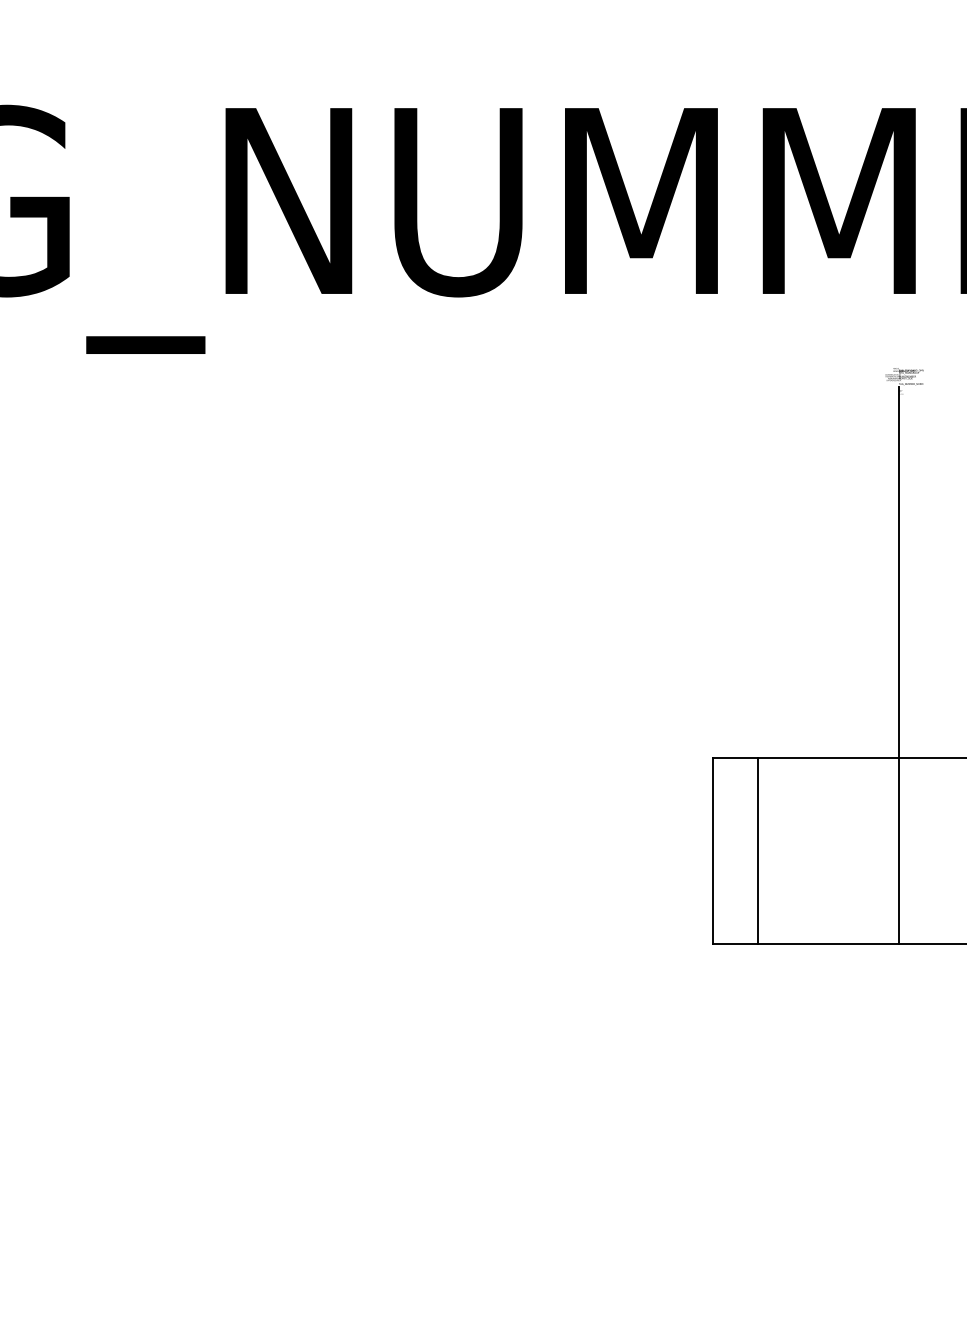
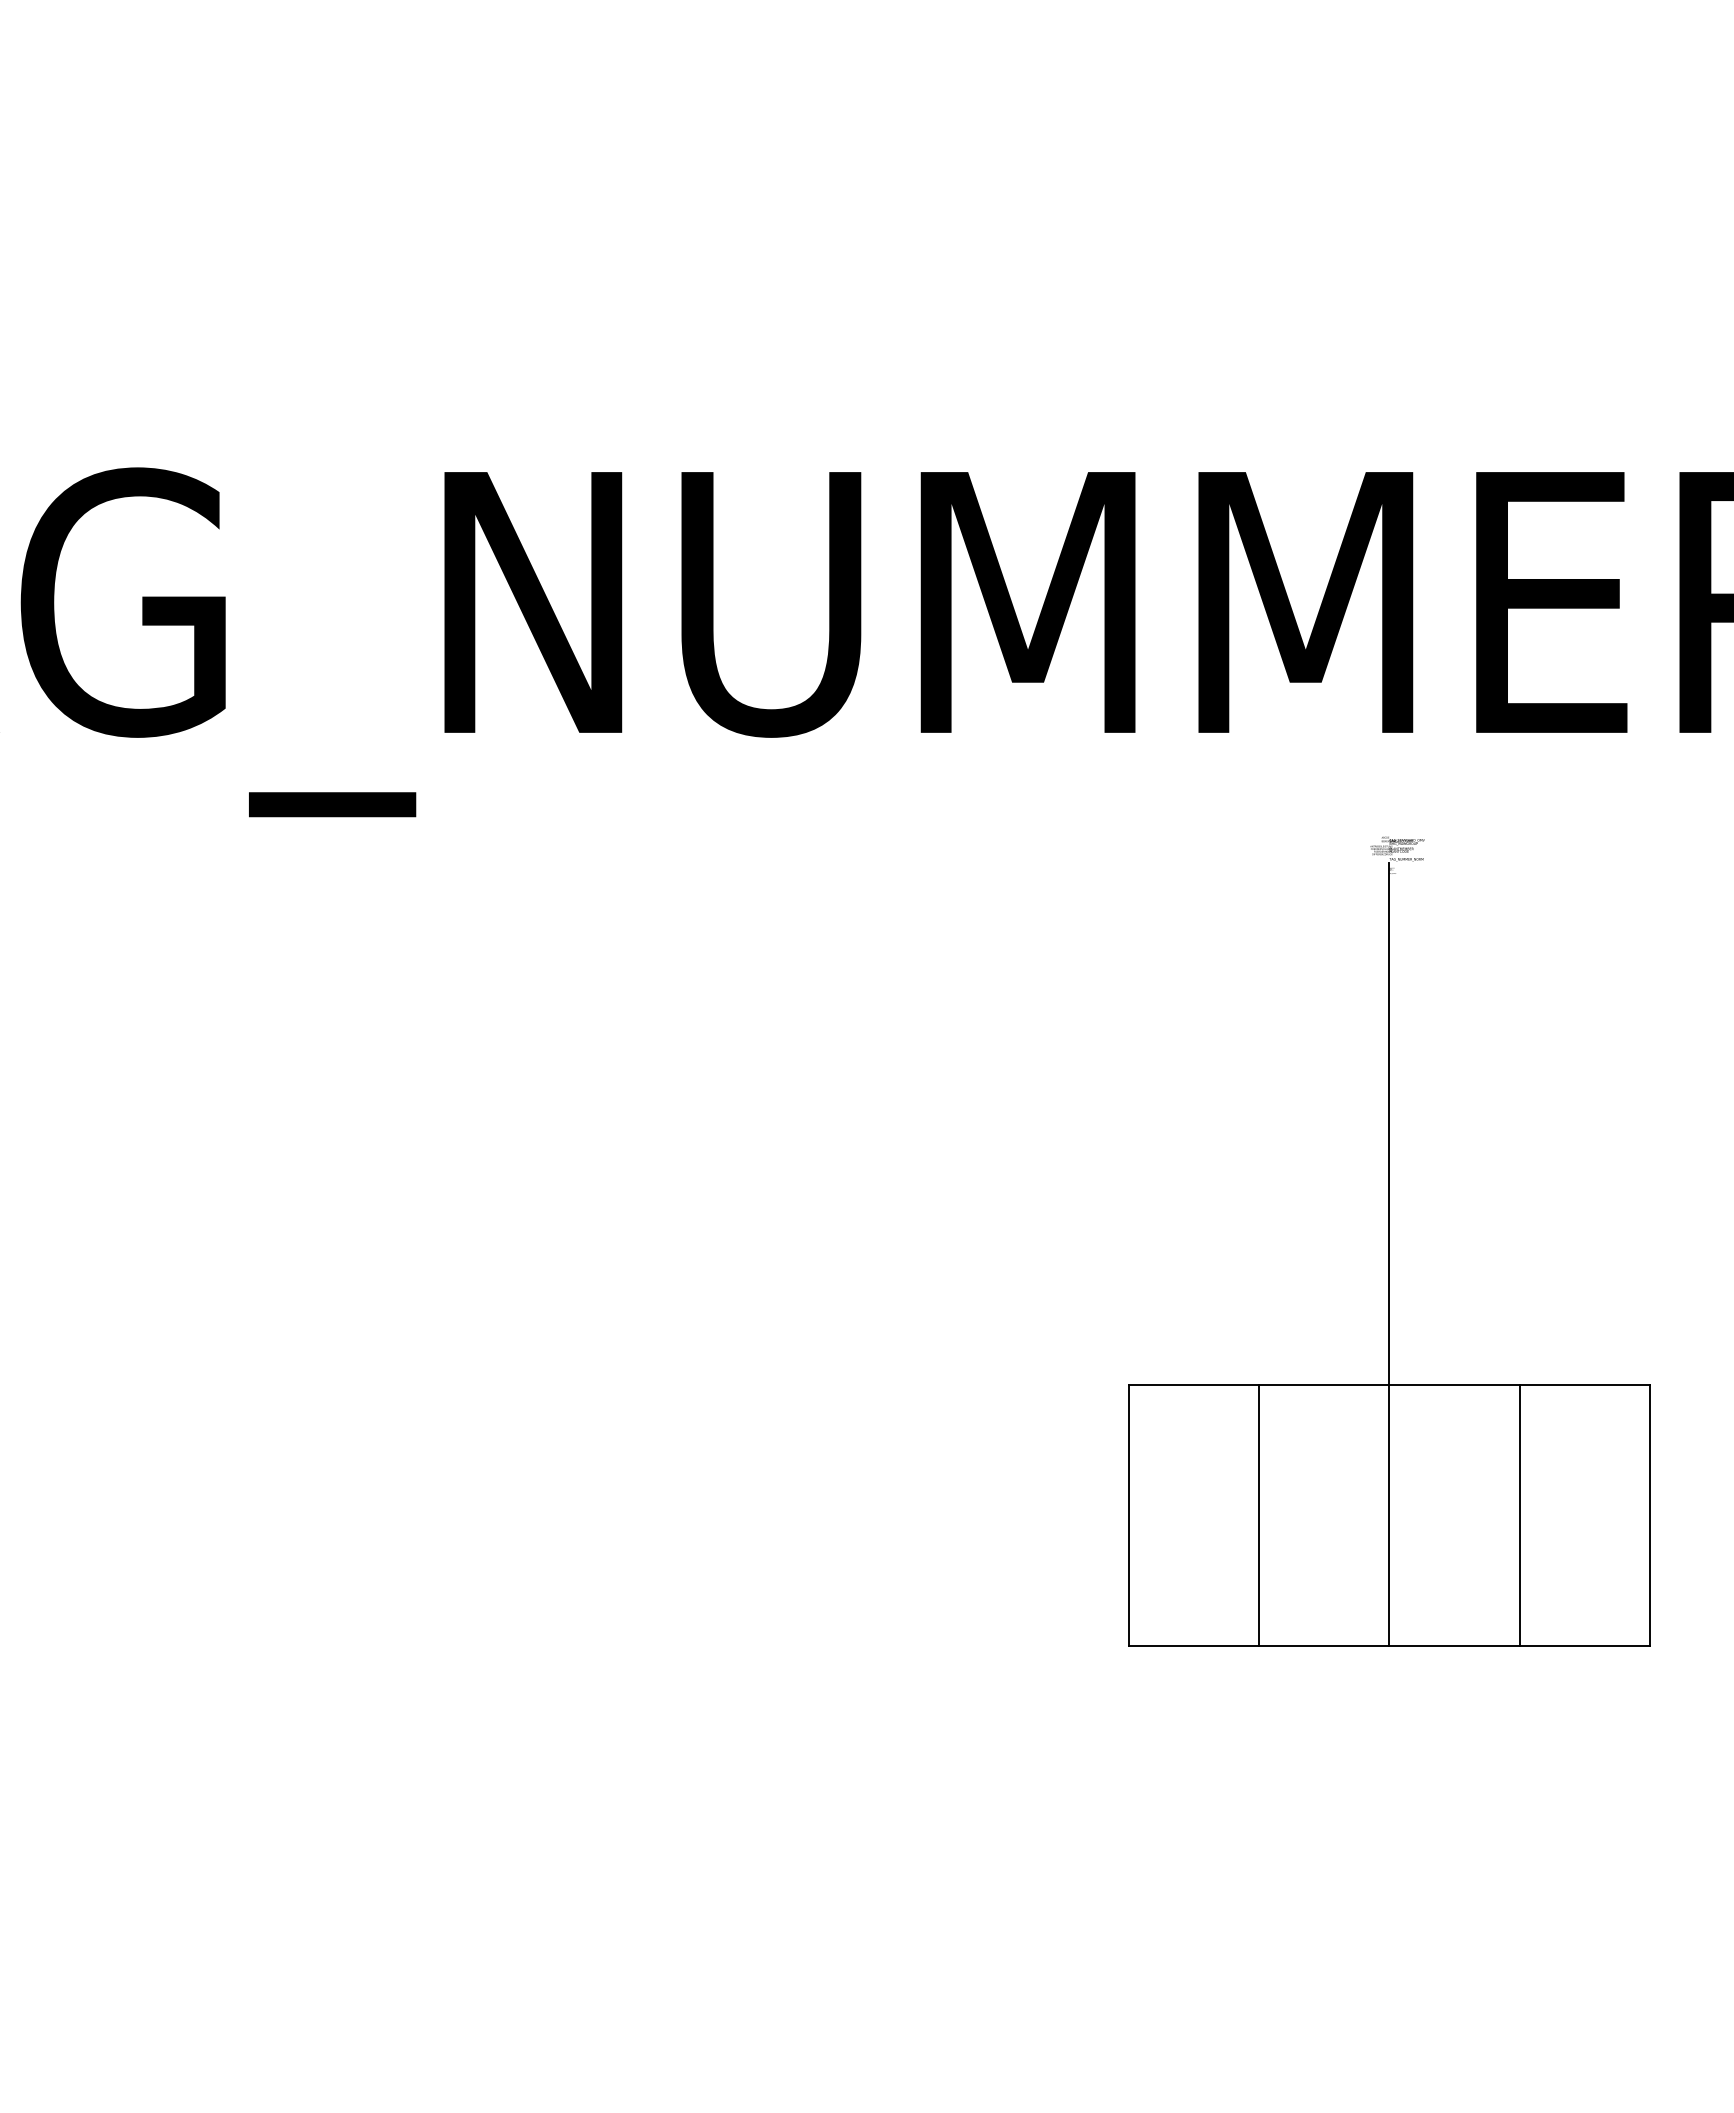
line: (758, 850) -> (1259, 1514), moved

